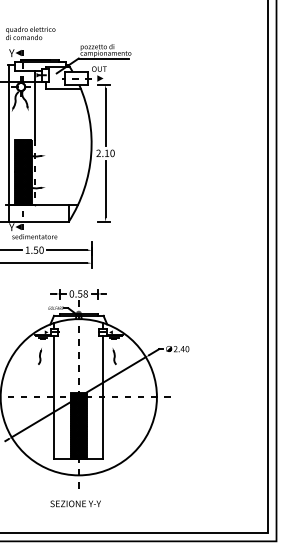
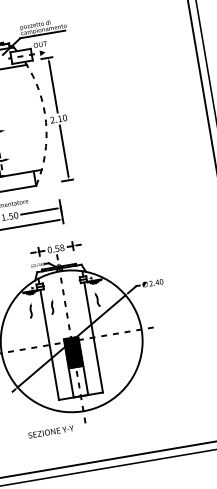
arc: (91, 154) -> (46, 122), solid -> dashed
part: (63, 356) -> (51, 307), added
hatch: (78, 442) -> (78, 381), removed
text: (75, 503) -> (50, 431), moved

